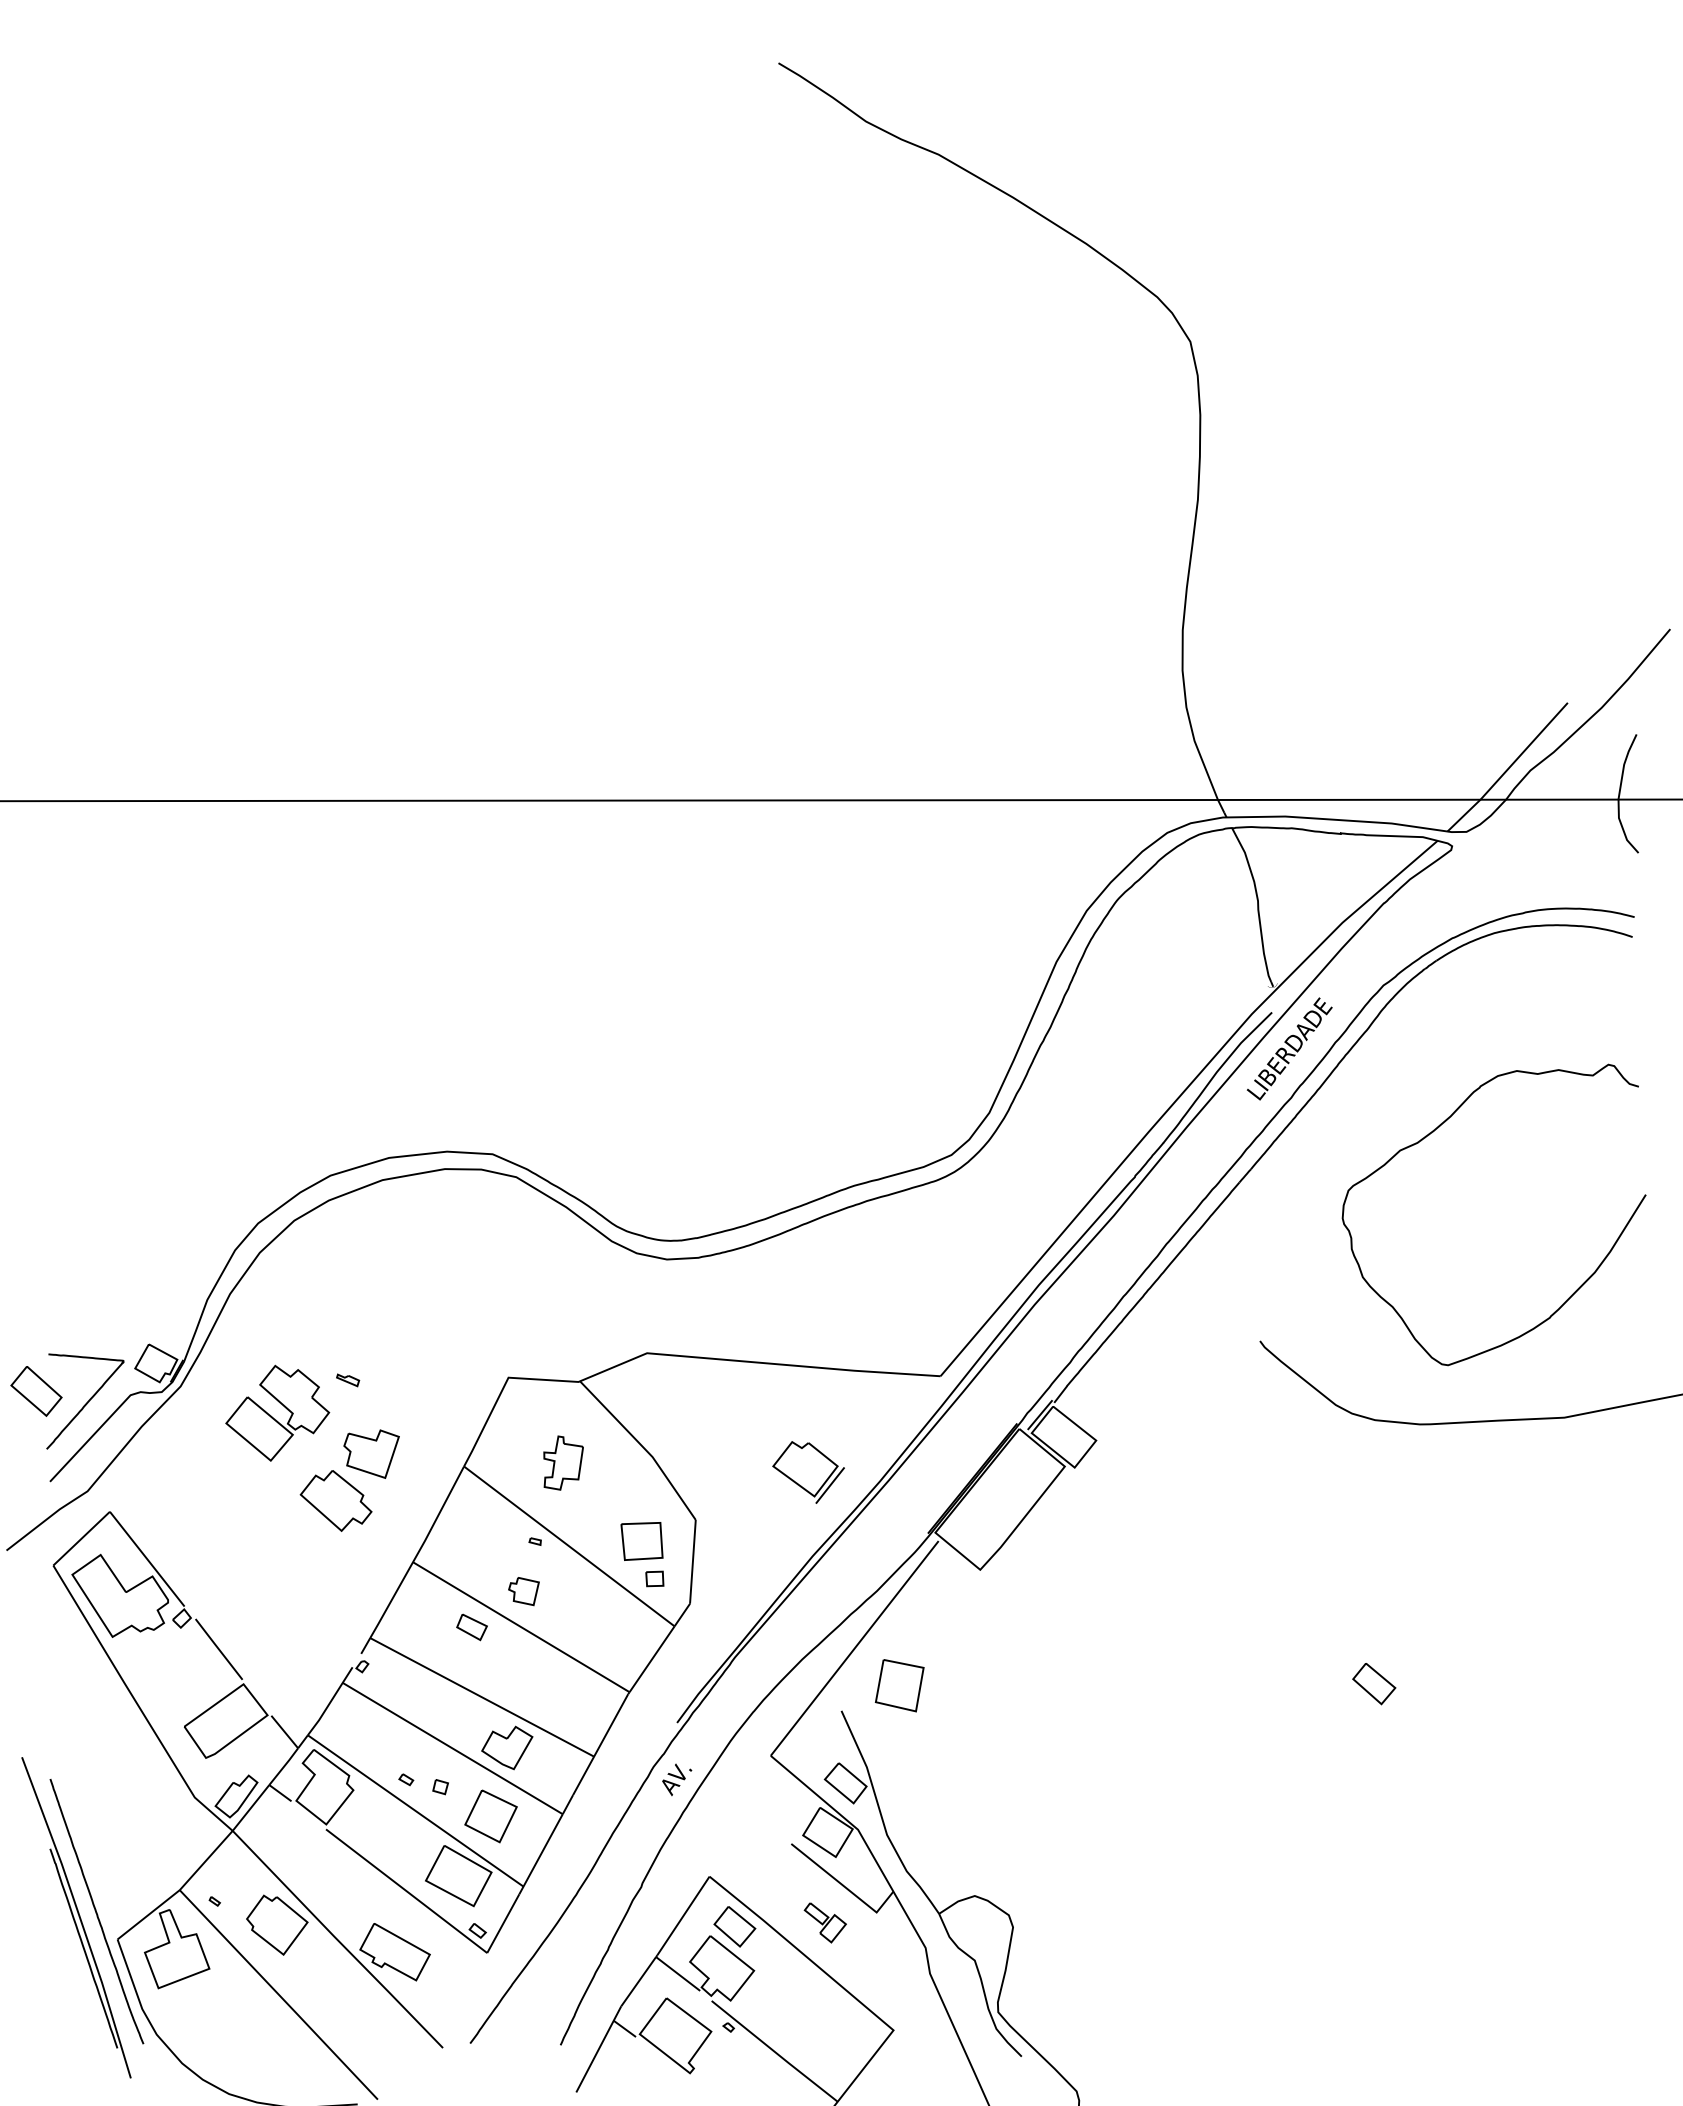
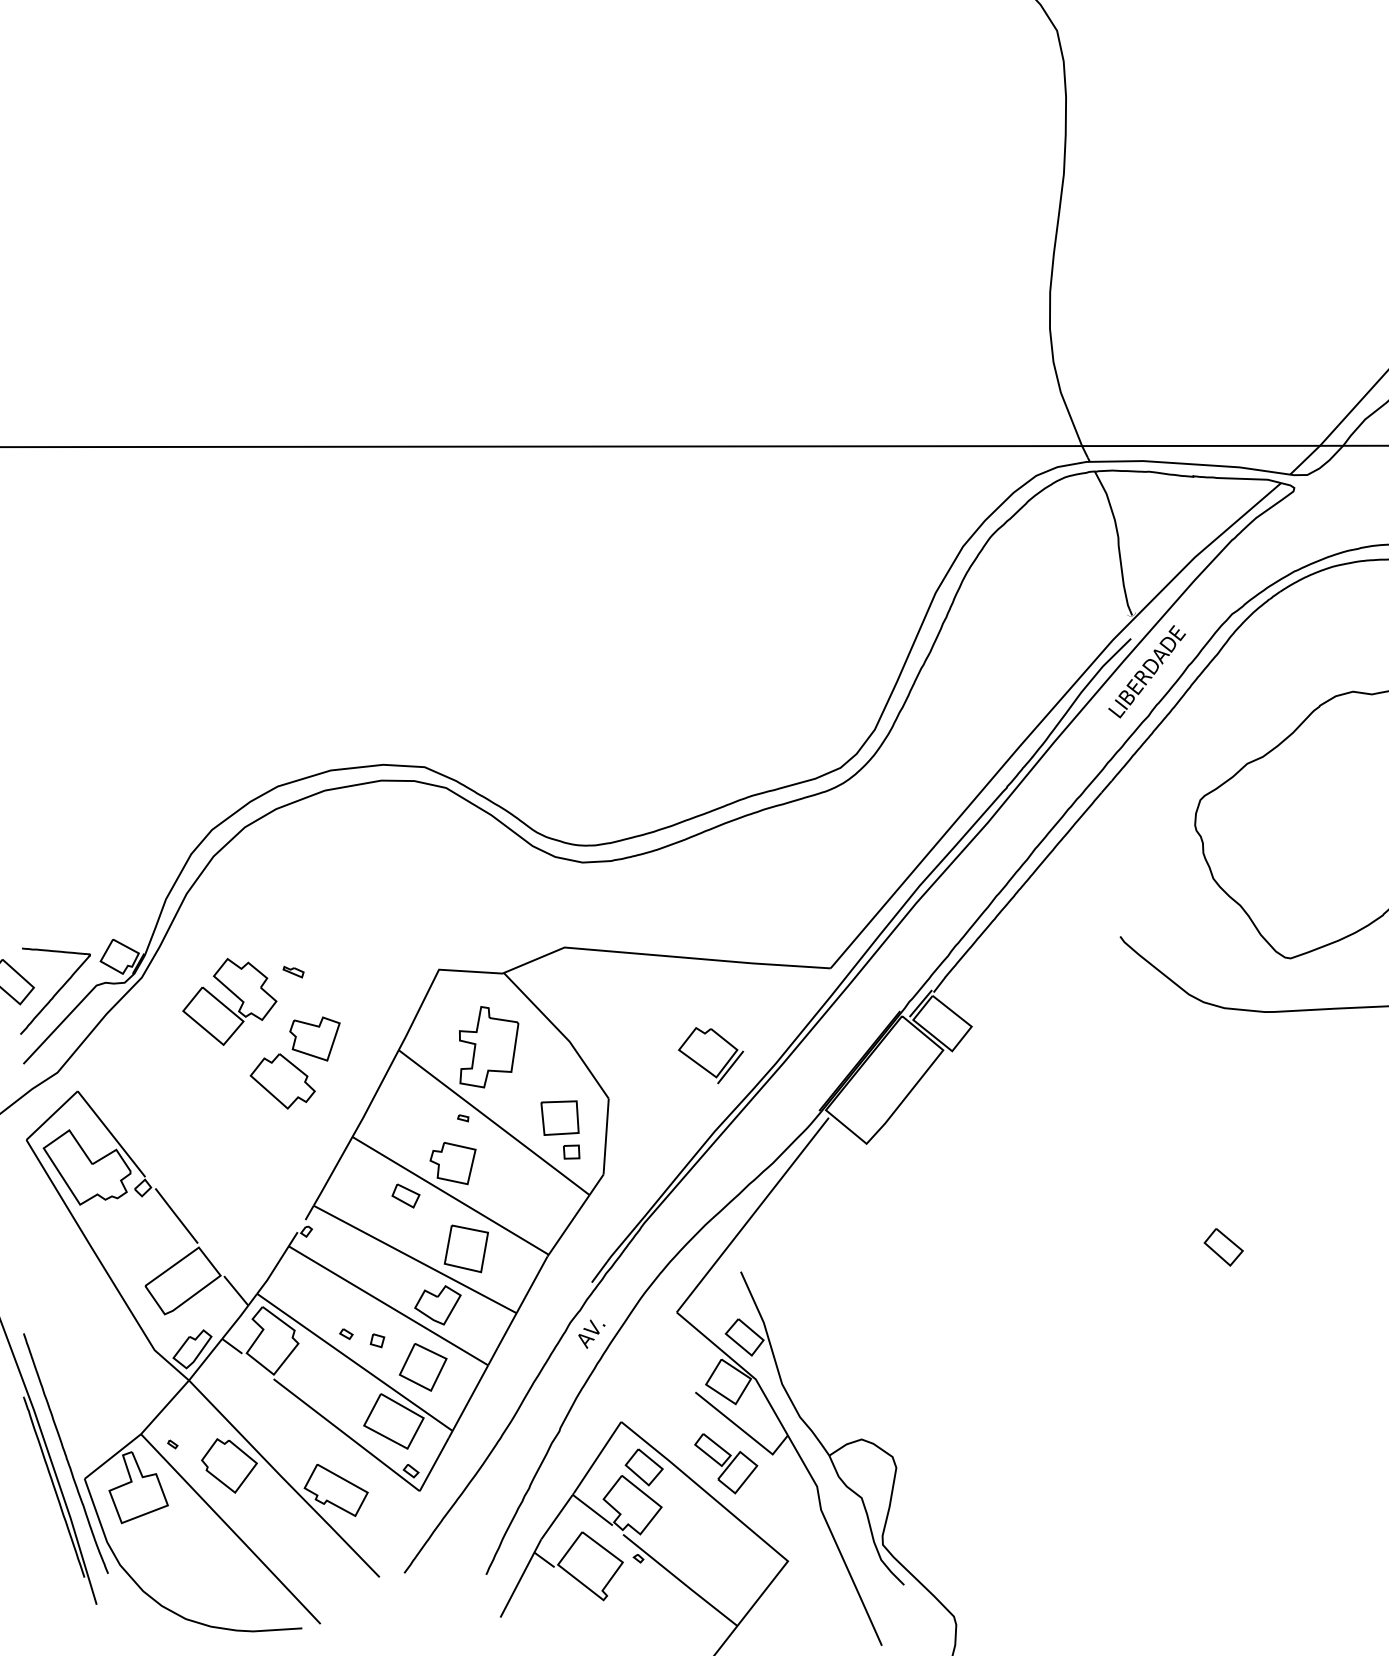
part: (563, 1462) -> (488, 1046), size x1.67
part: (523, 1591) -> (452, 1163), size x1.67
part: (899, 1685) -> (466, 1248), moved
part: (825, 1922) -> (726, 1463), size x1.67

